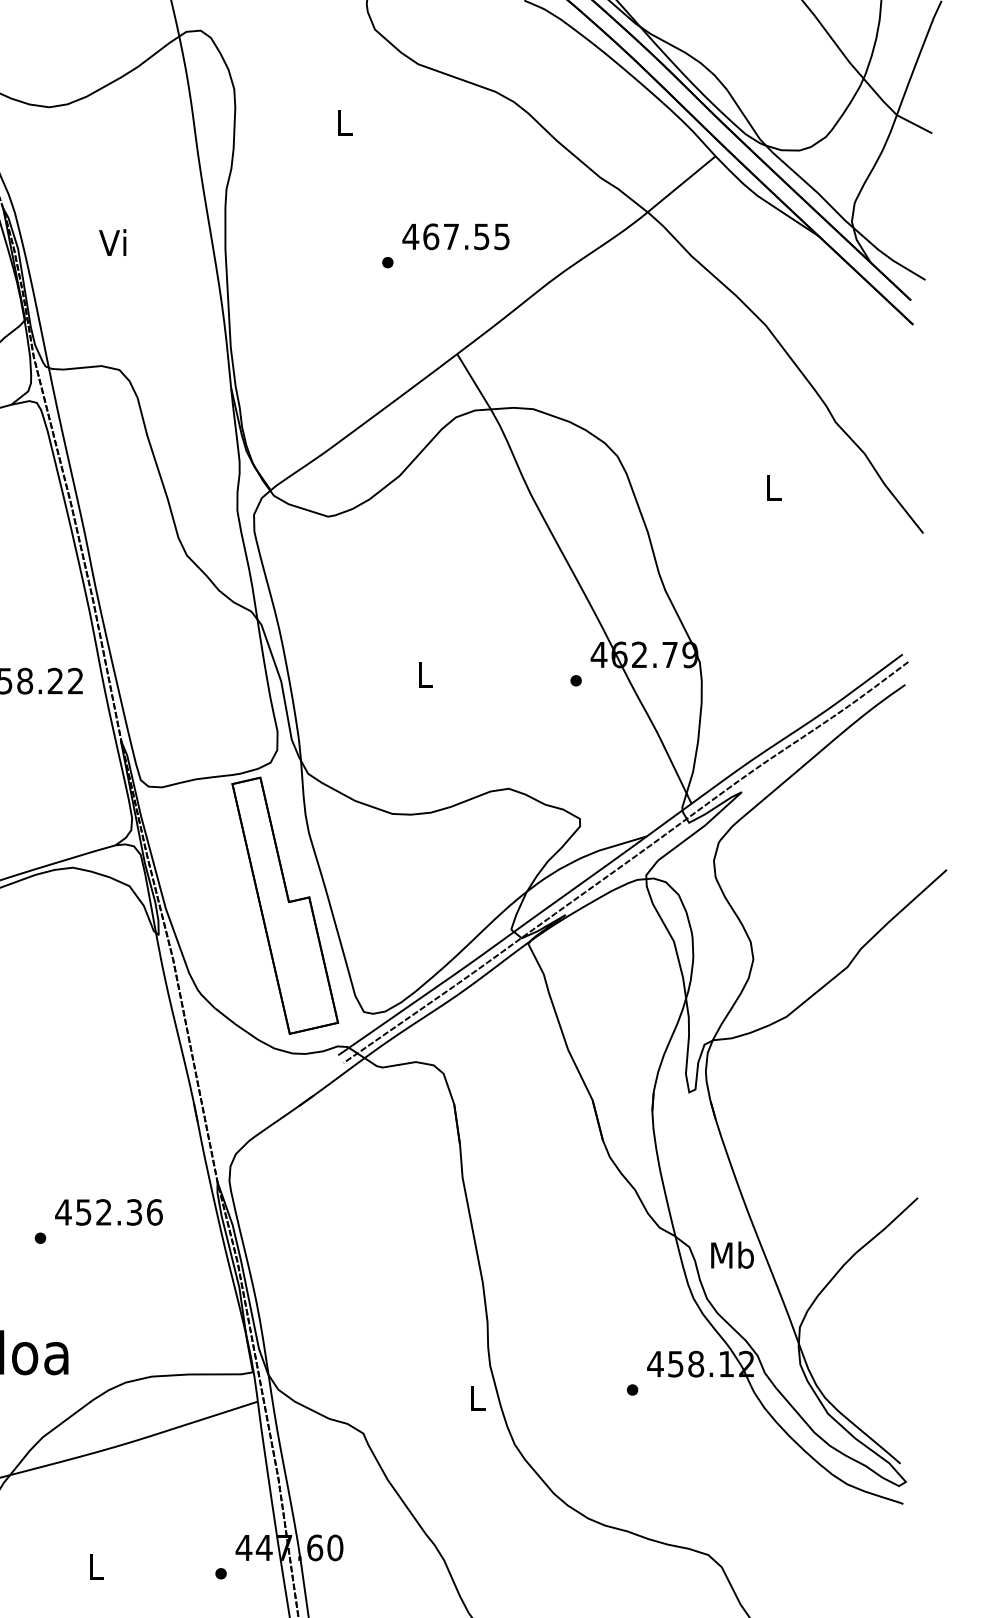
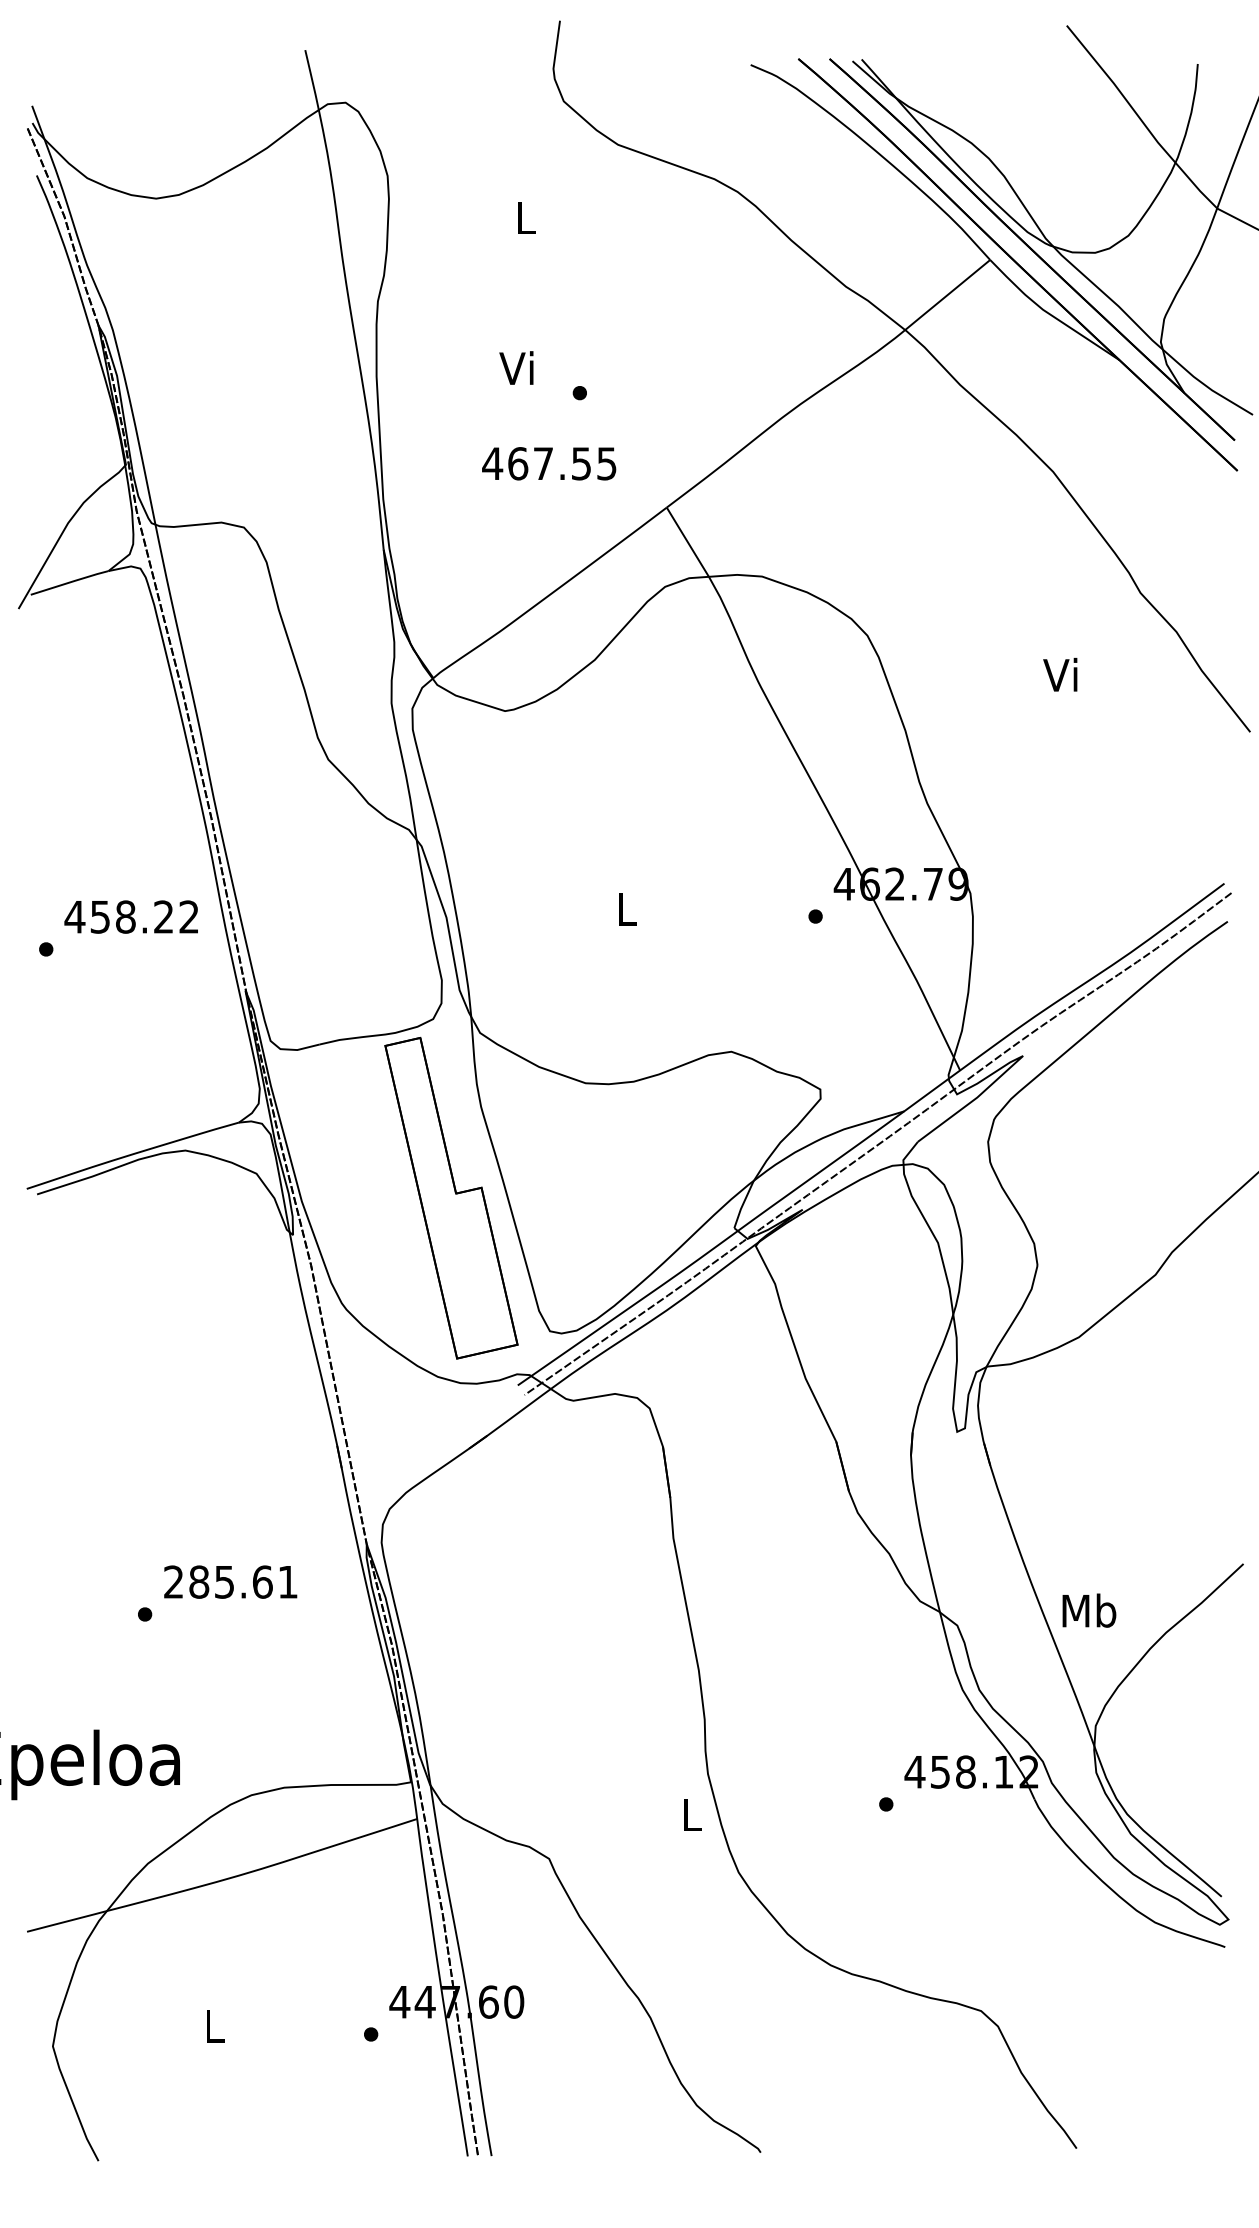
text: (456, 236) -> (549, 463), moved
text: (112, 242) -> (516, 367), moved
text: (771, 487) -> (1060, 674), L -> Vi
text: (108, 1211) -> (230, 1581), 452.36 -> 285.61
text: (732, 1255) -> (1089, 1610), moved

